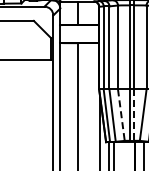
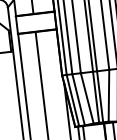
line: (121, 115) -> (87, 98), dashed -> solid
line: (134, 115) -> (100, 97), dashed -> solid

